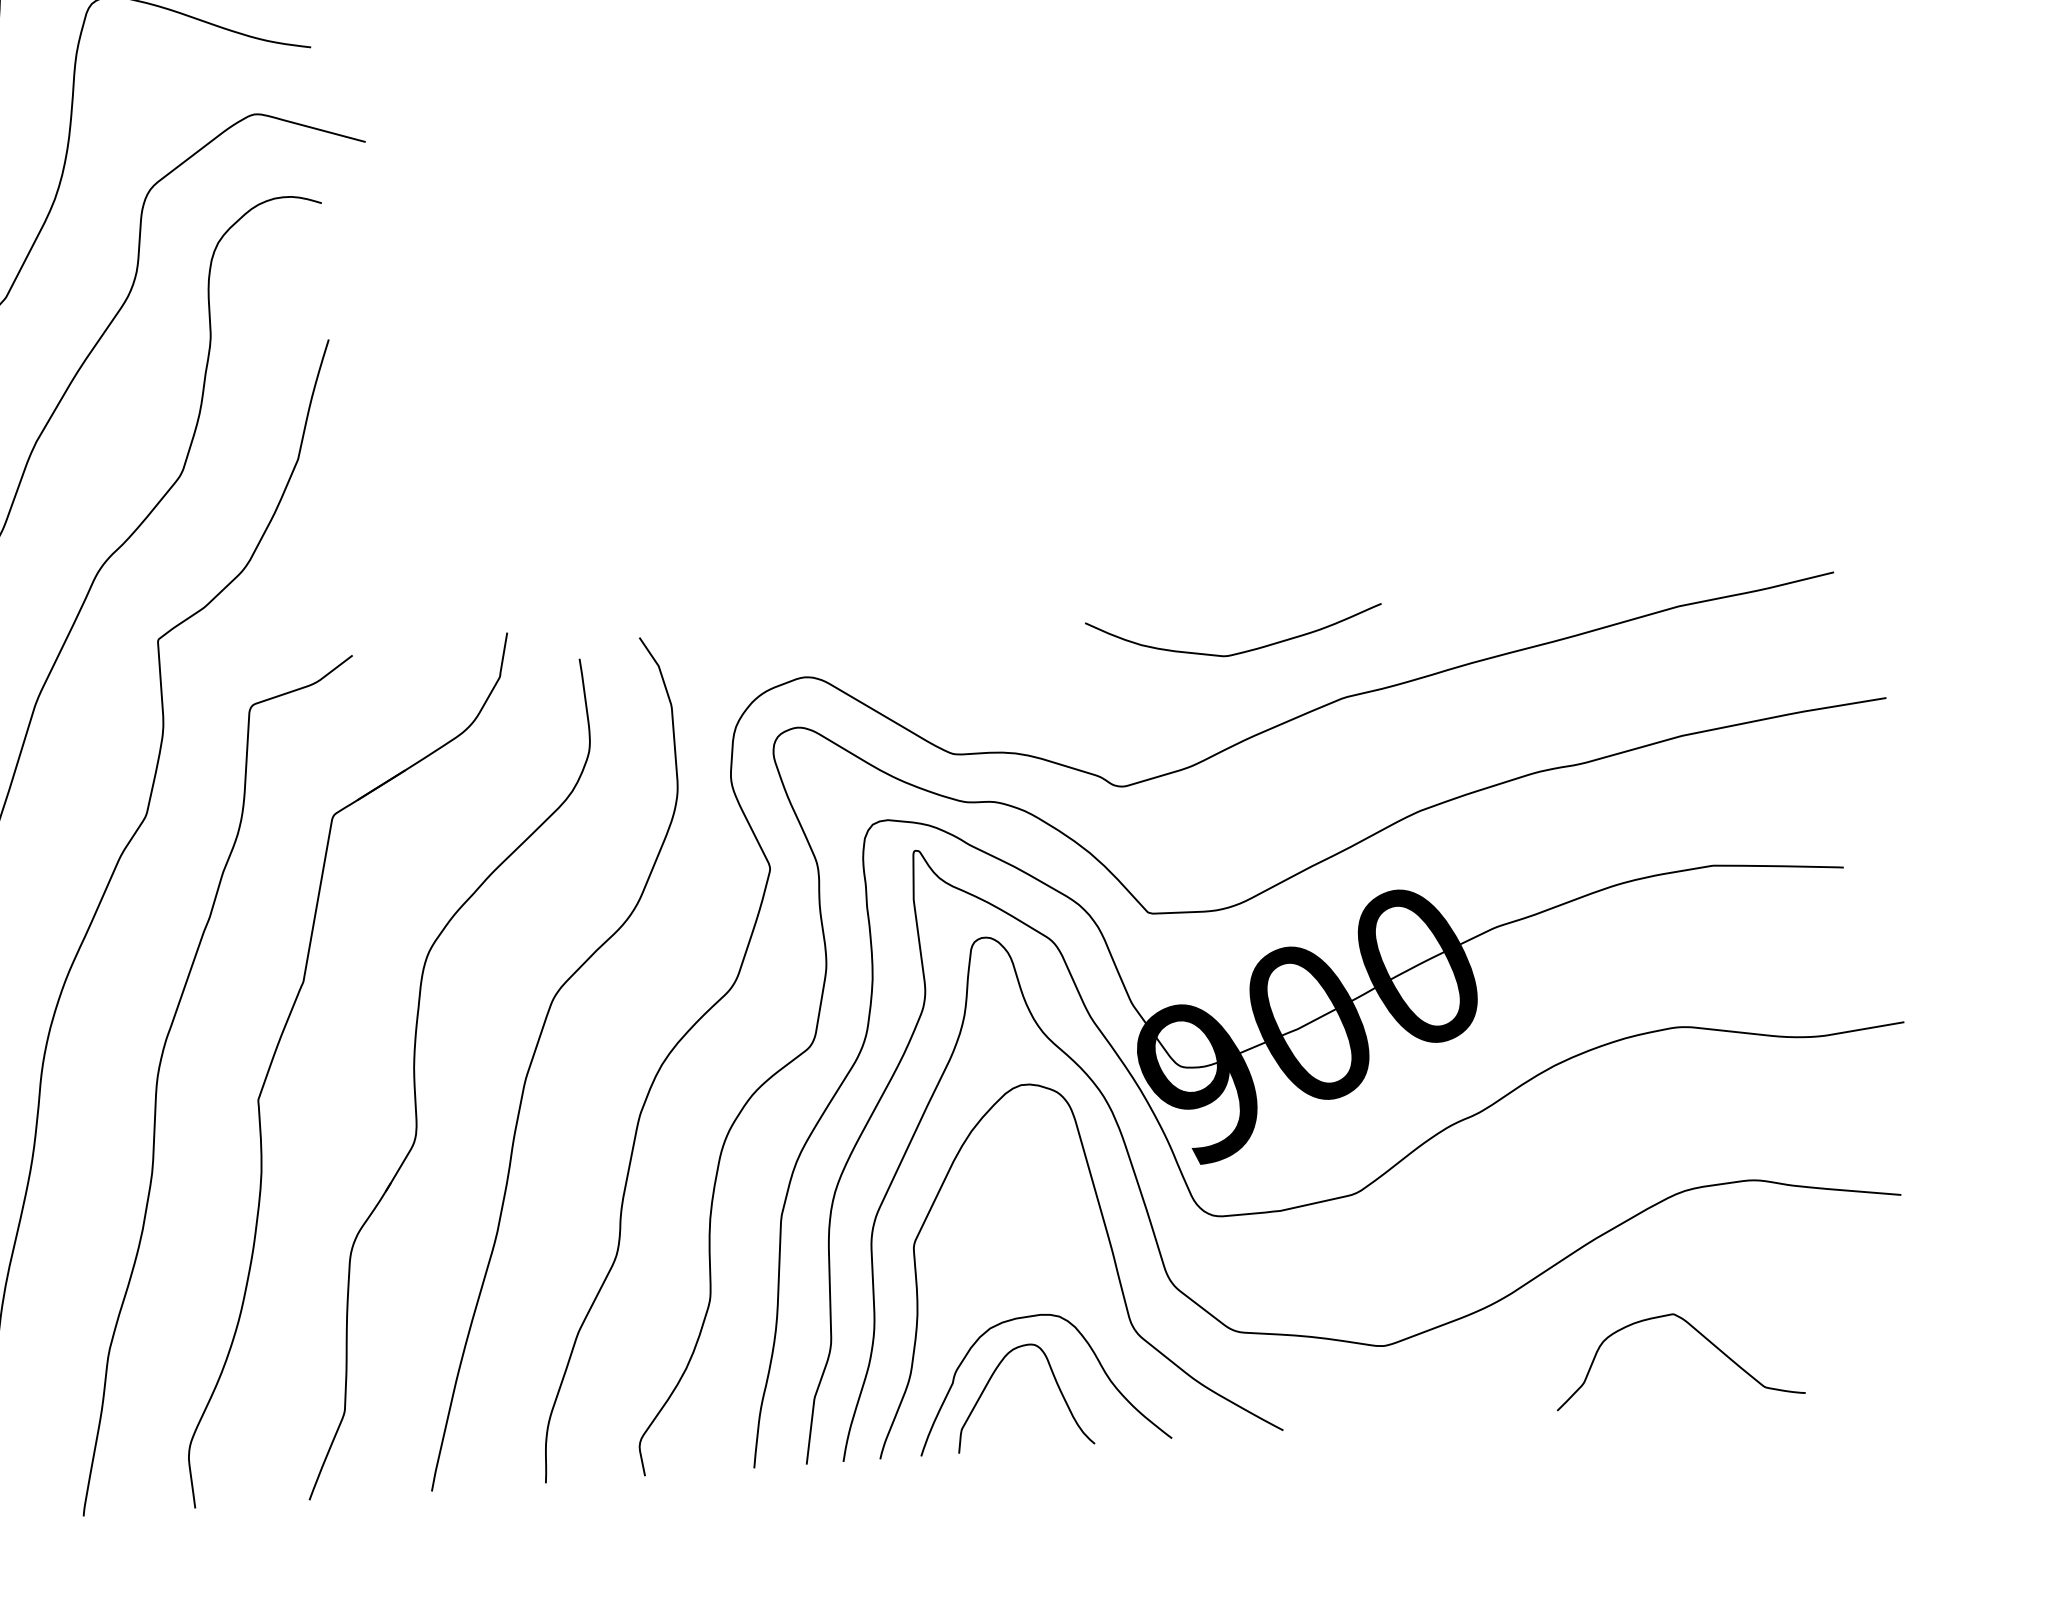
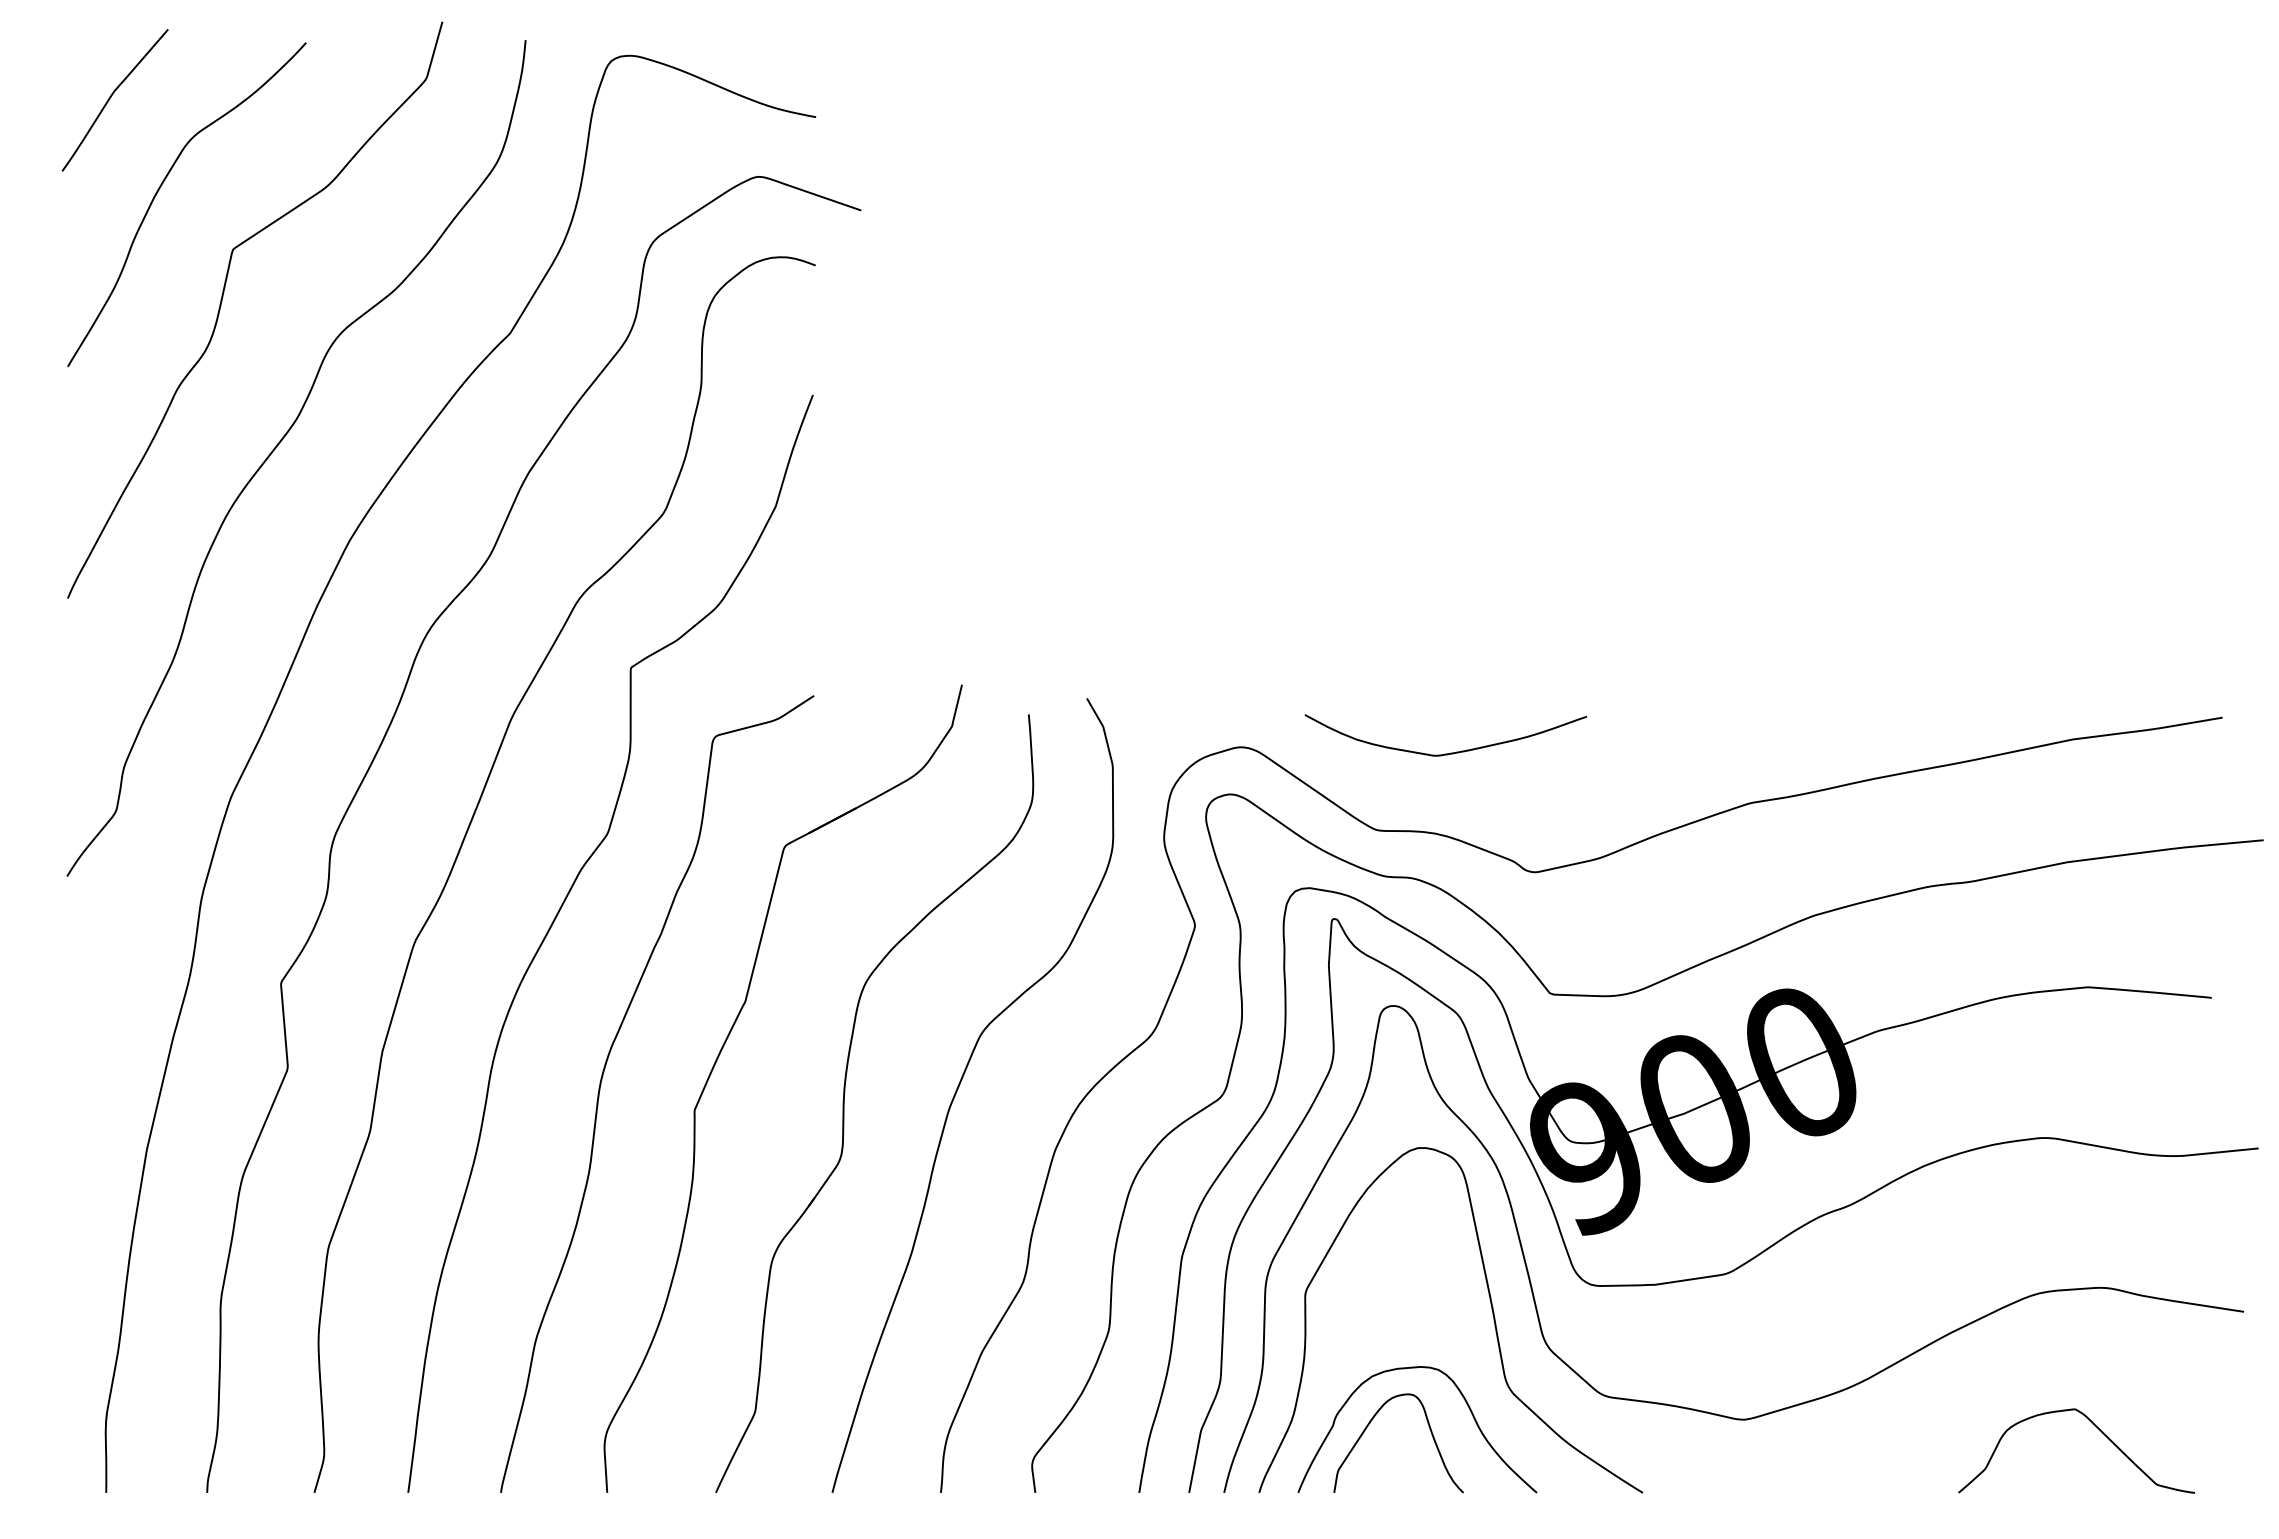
curve: (1240, 651) -> (1450, 752), moved
curve: (1698, 1332) -> (2097, 1428), moved

